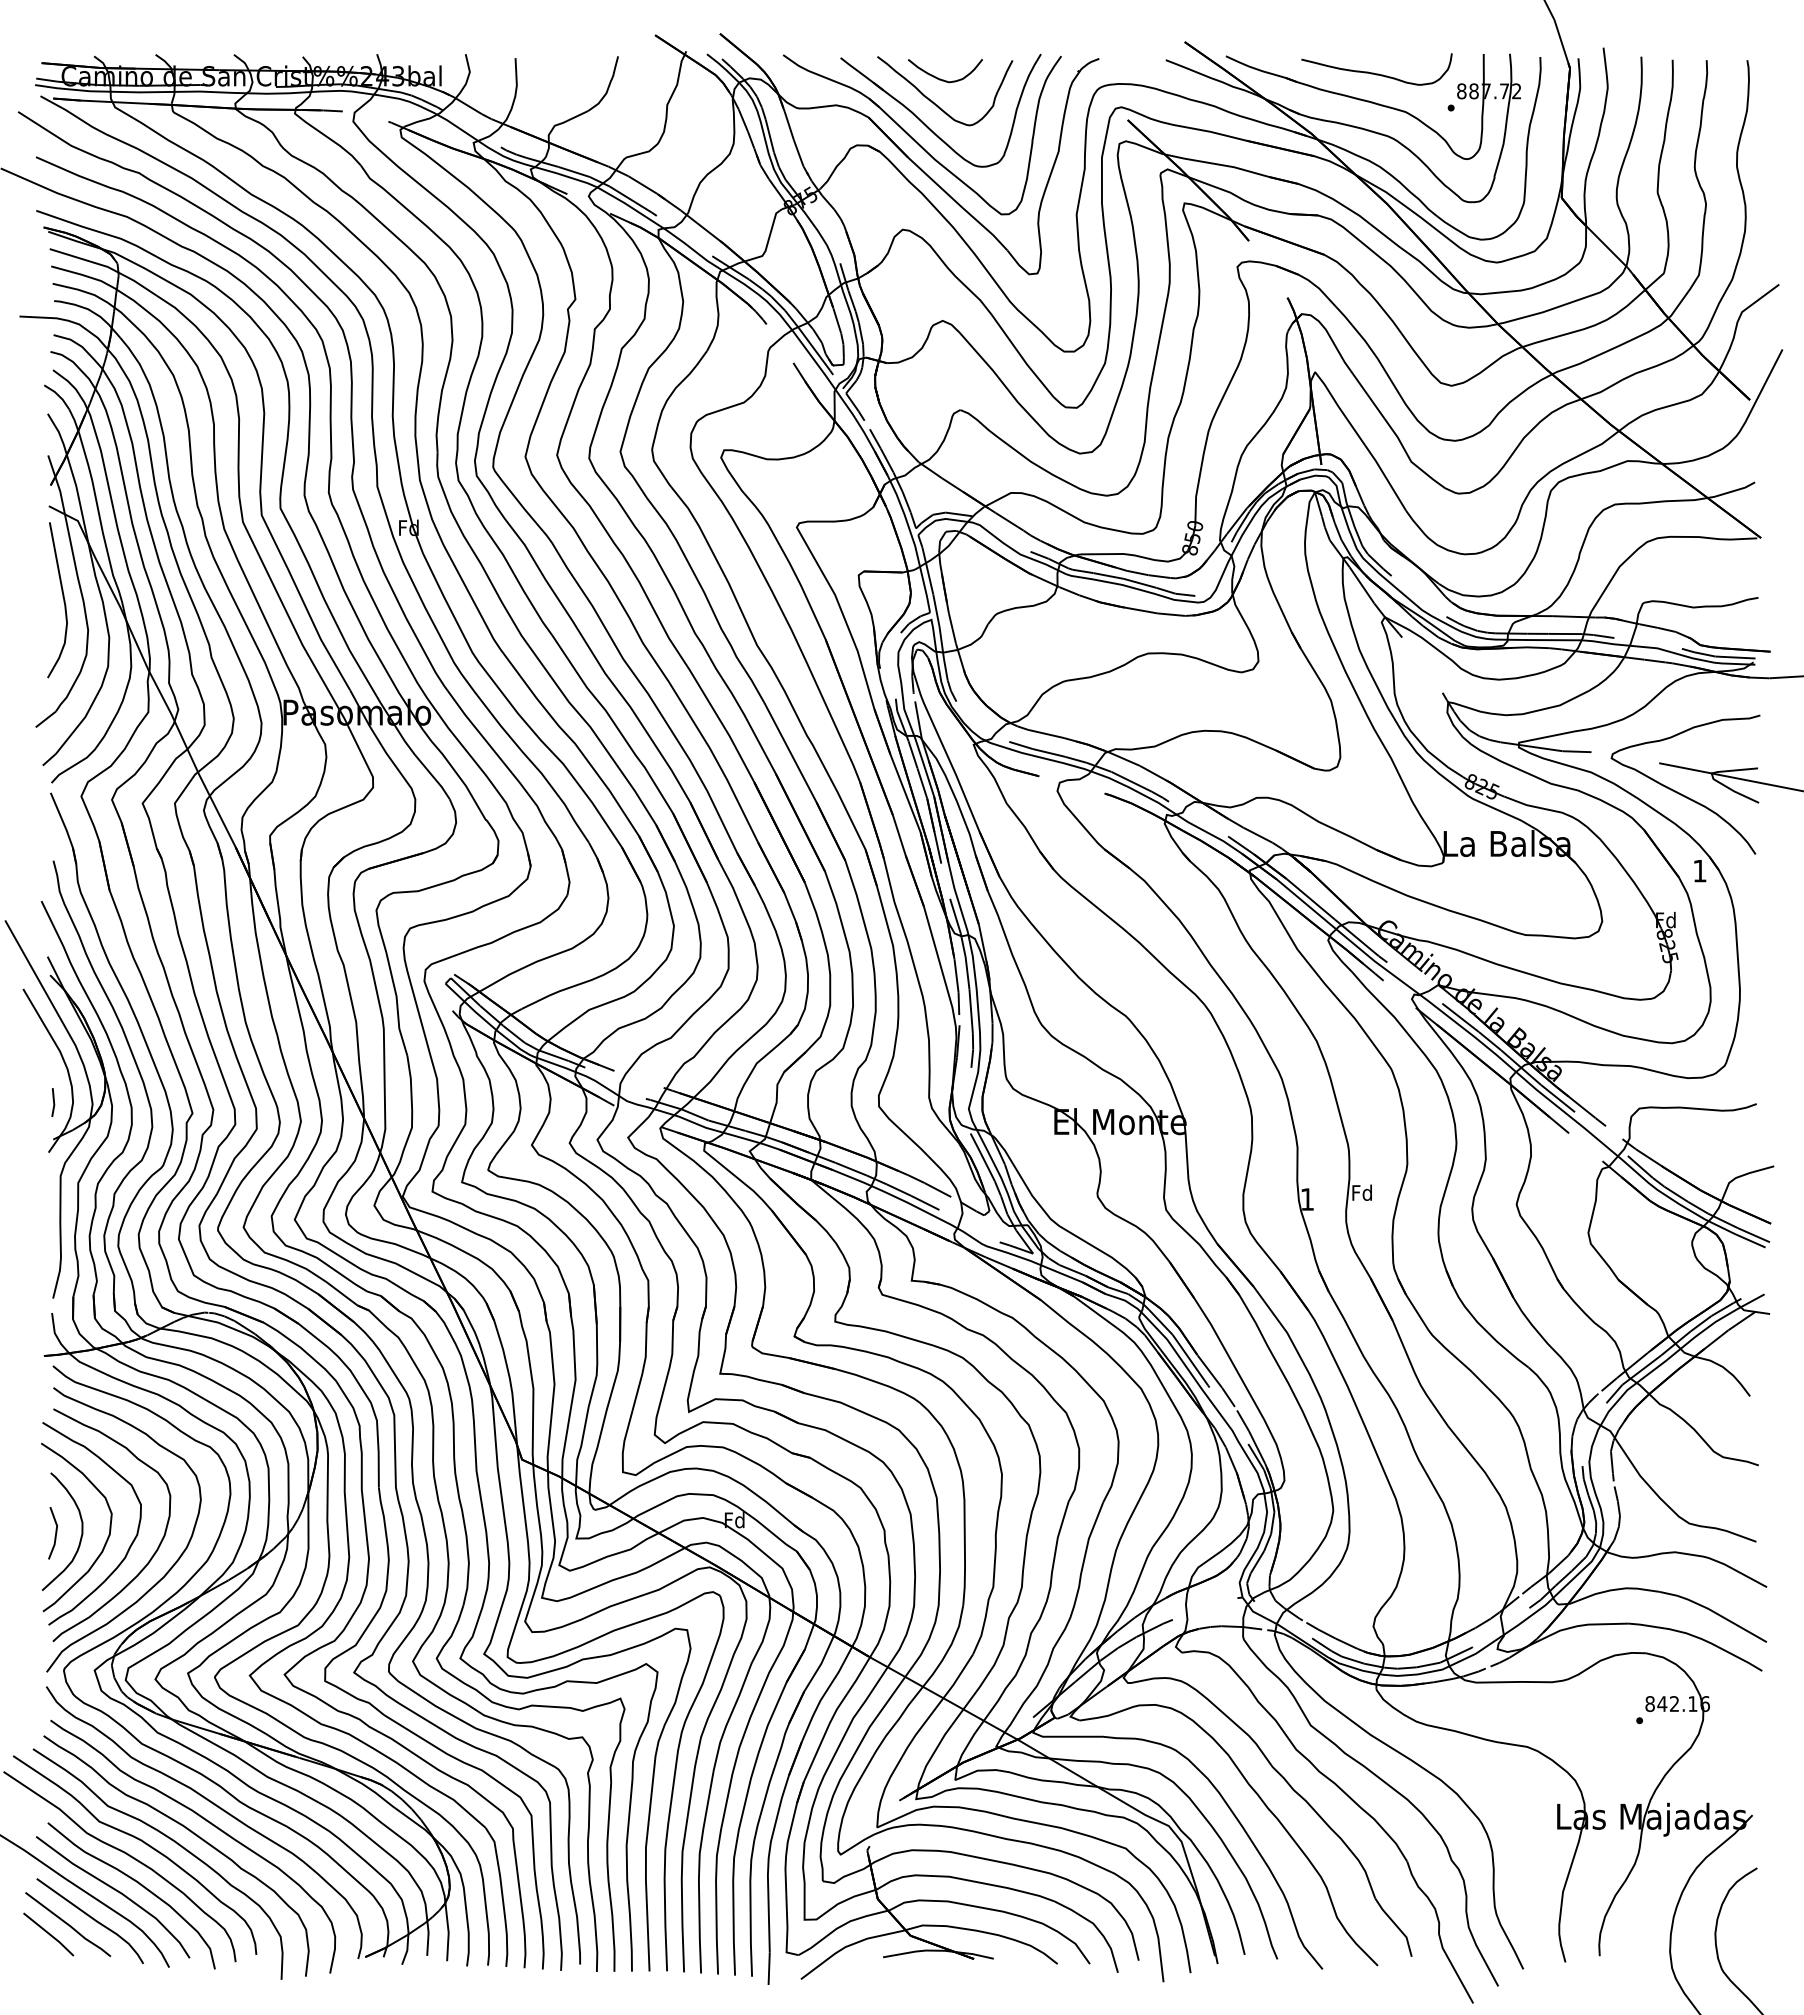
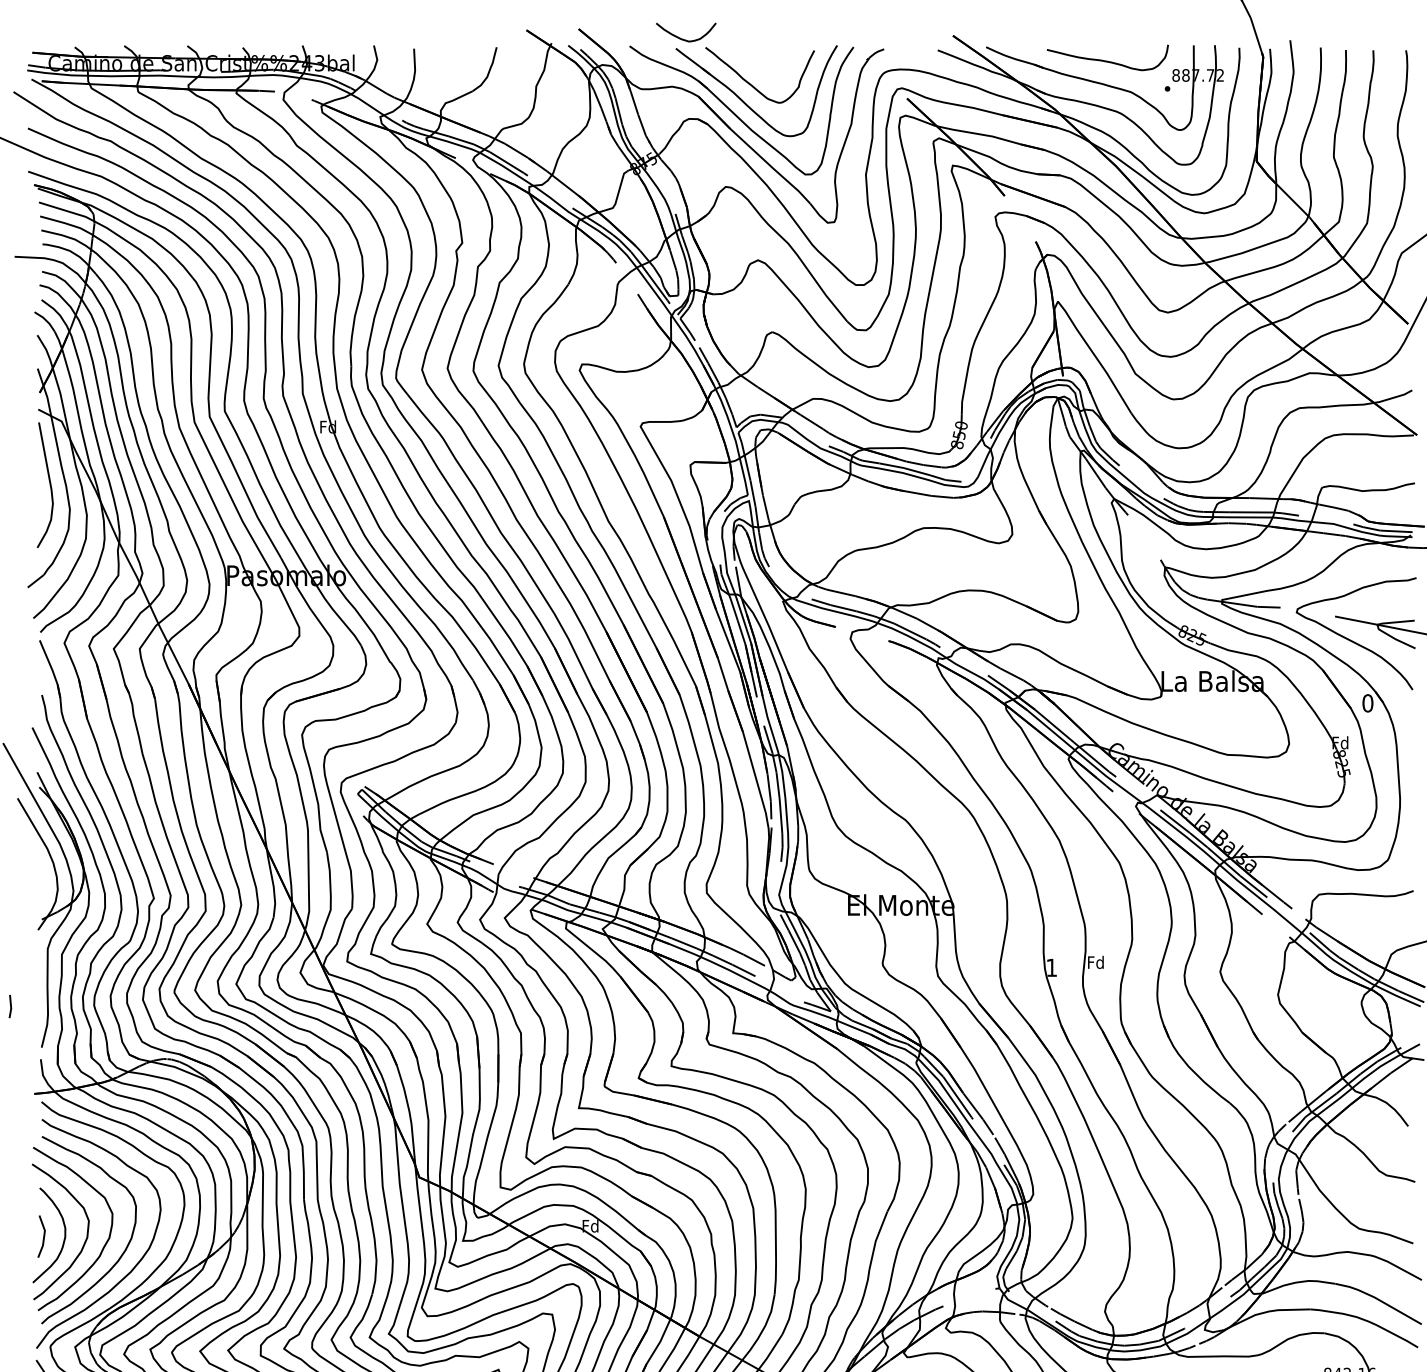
curve: (943, 79) -> (684, 39), moved
text: (1699, 870) -> (1367, 702), 1 -> 0
line: (53, 1102) -> (10, 1006), moved

